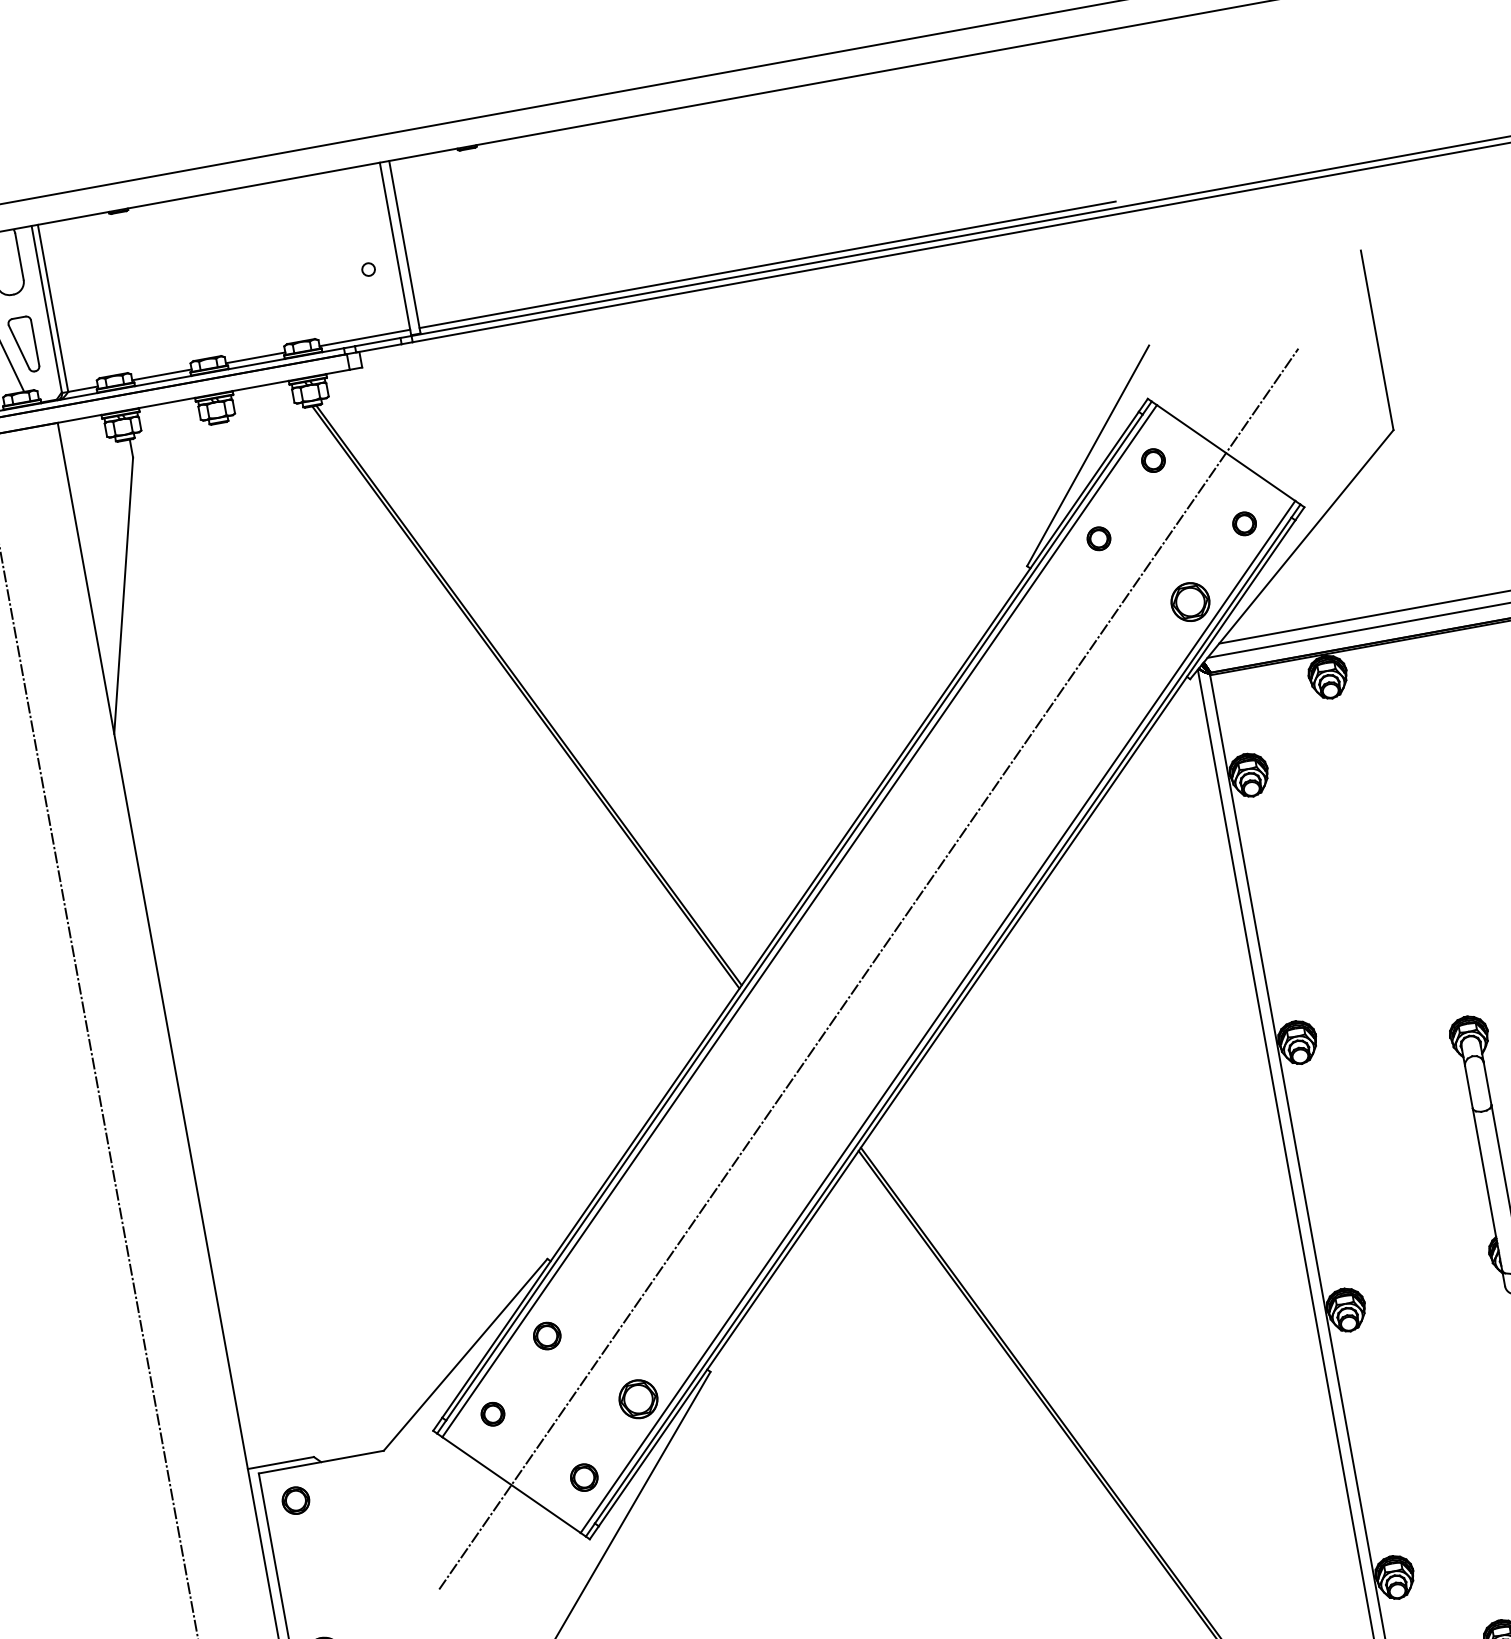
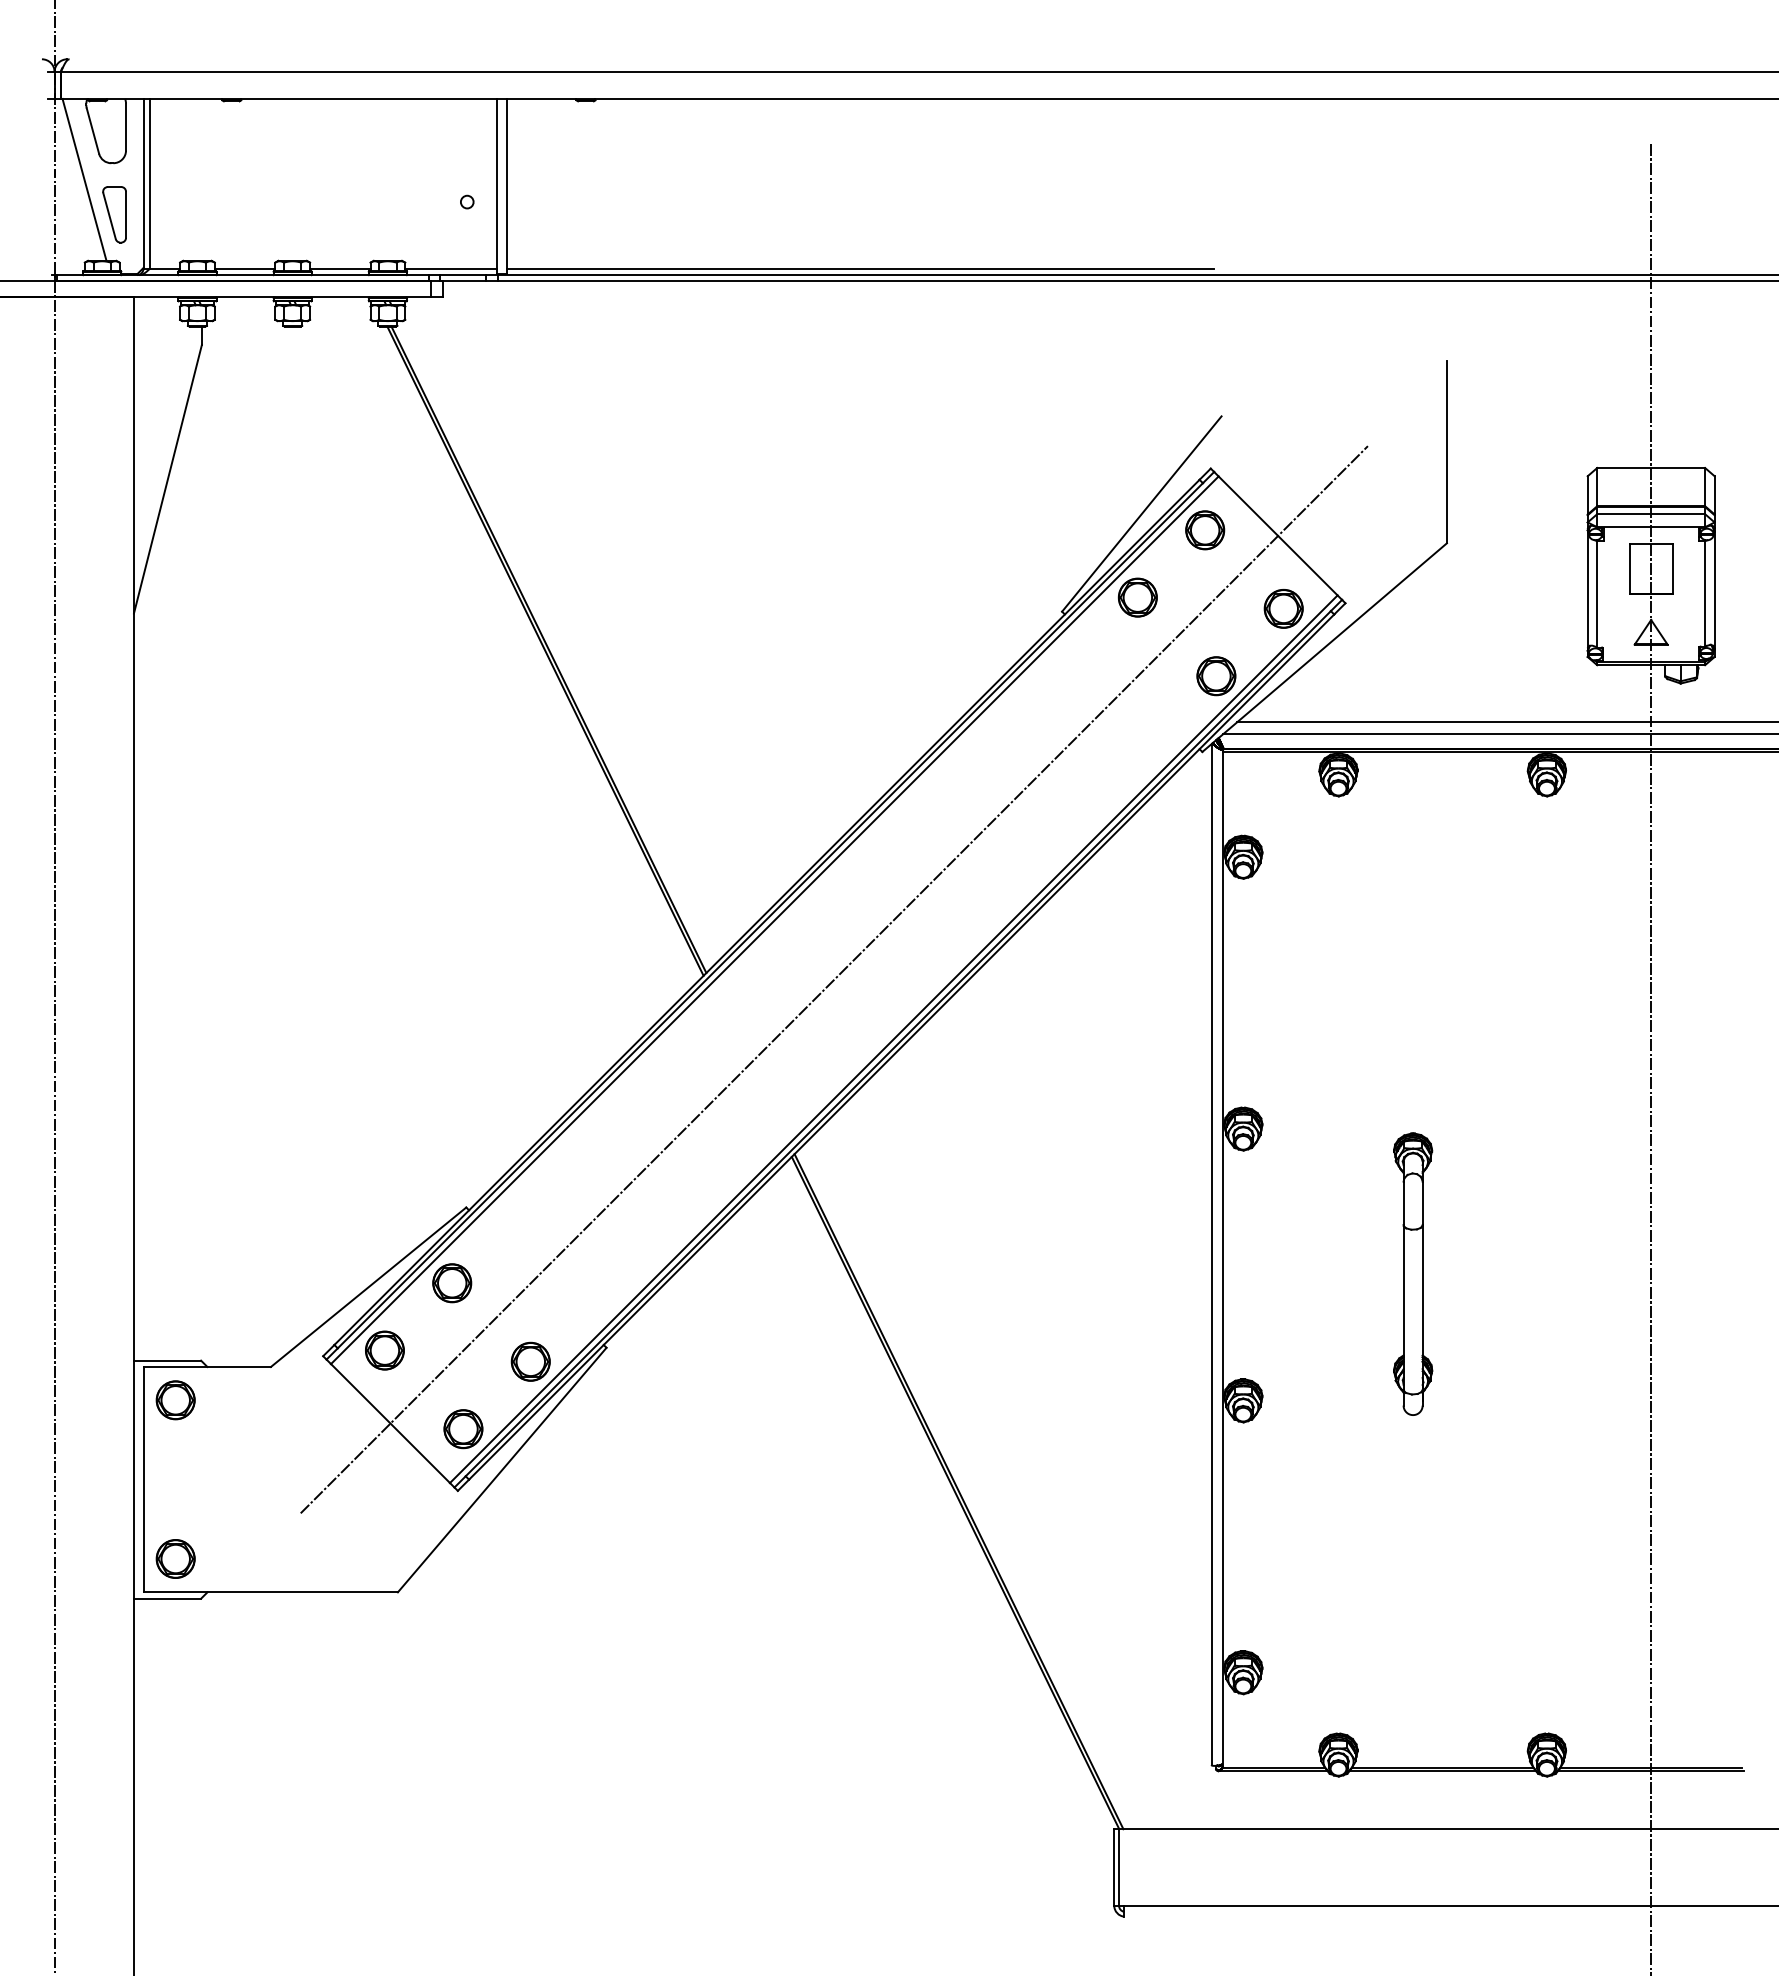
part: (1153, 460) -> (1205, 530), size x1.67
part: (1244, 523) -> (1283, 608), size x1.67
part: (1098, 538) -> (1137, 597), size x1.67
part: (547, 1336) -> (452, 1283), size x1.43
part: (492, 1414) -> (384, 1350), size x1.67
part: (584, 1477) -> (463, 1429), size x1.43
part: (295, 1500) -> (175, 1400), size x1.43

